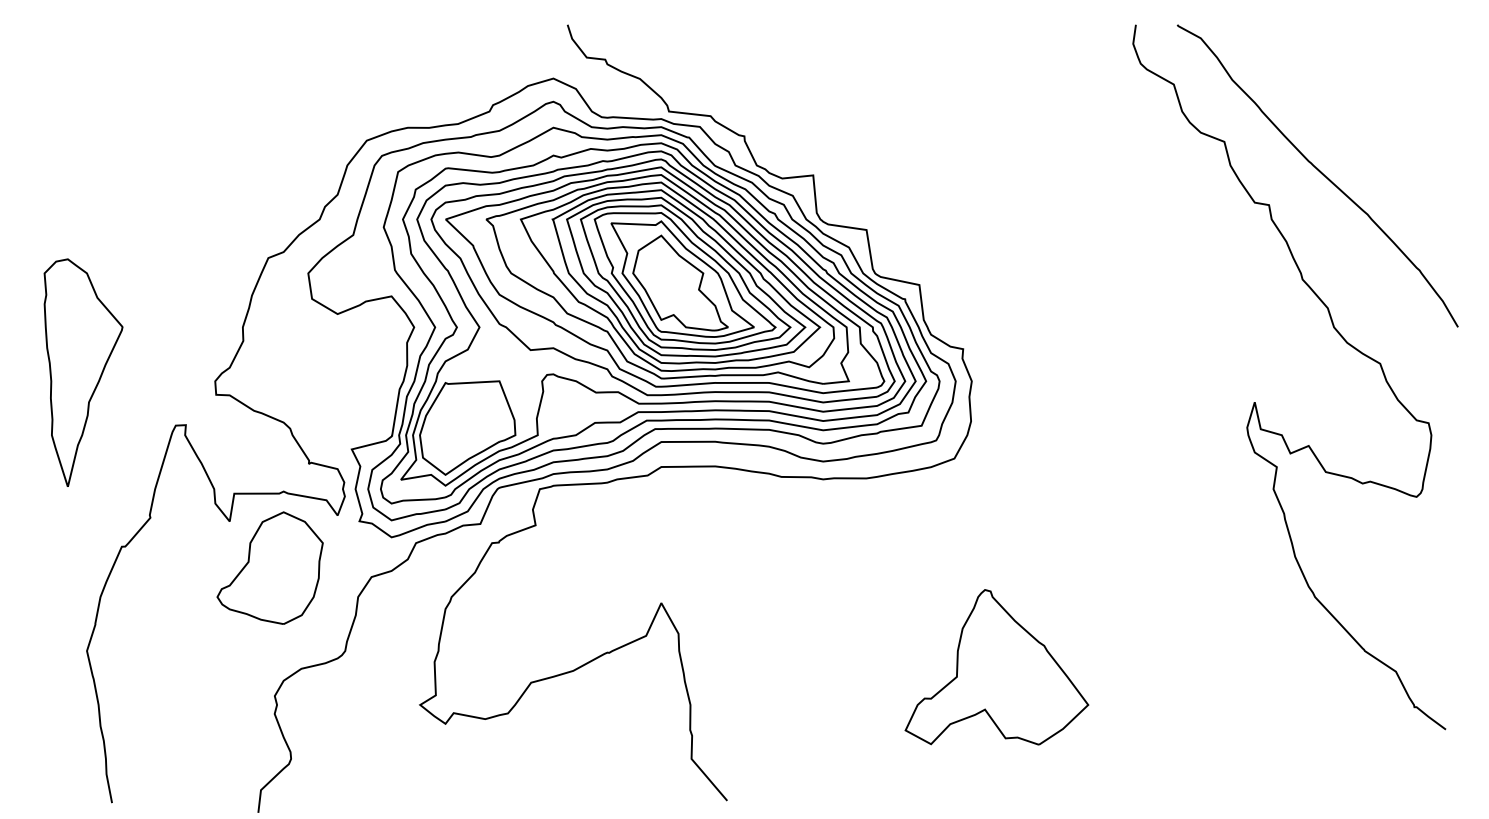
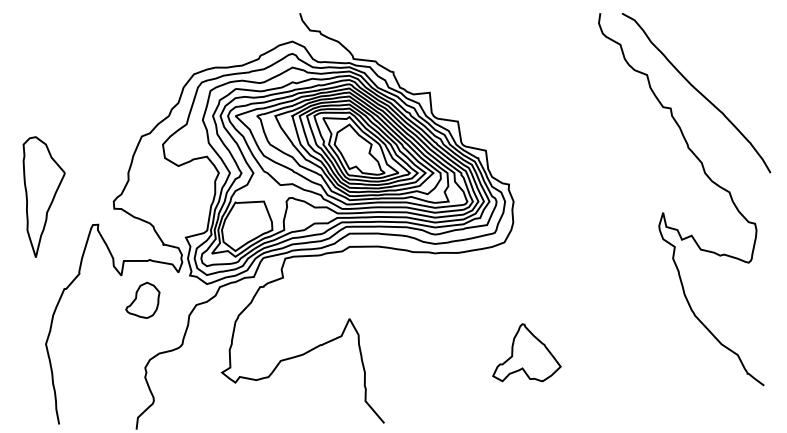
part: (269, 568) -> (142, 300), size x0.6
part: (996, 666) -> (526, 352), size x0.7

